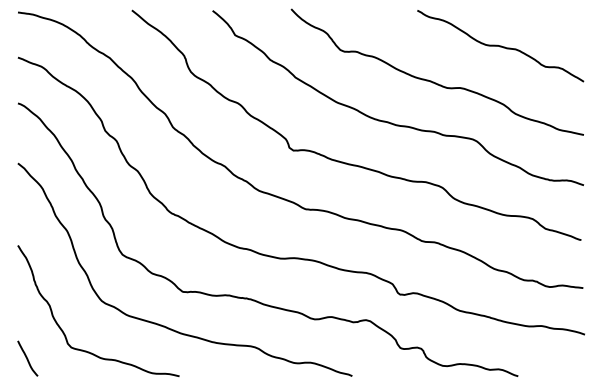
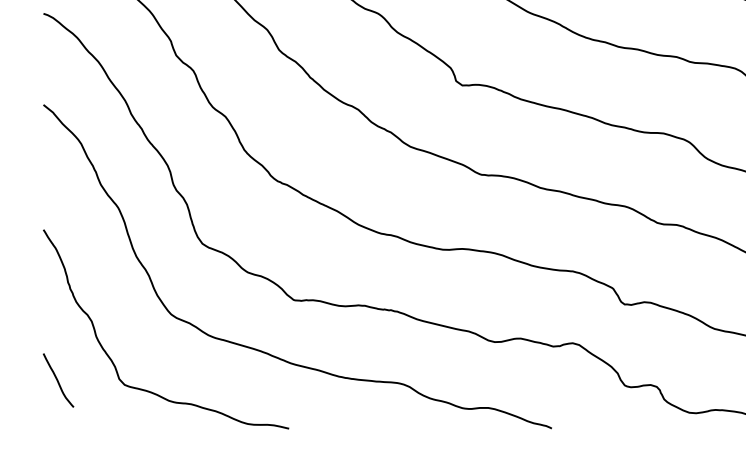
curve: (27, 358) -> (57, 380), moved

